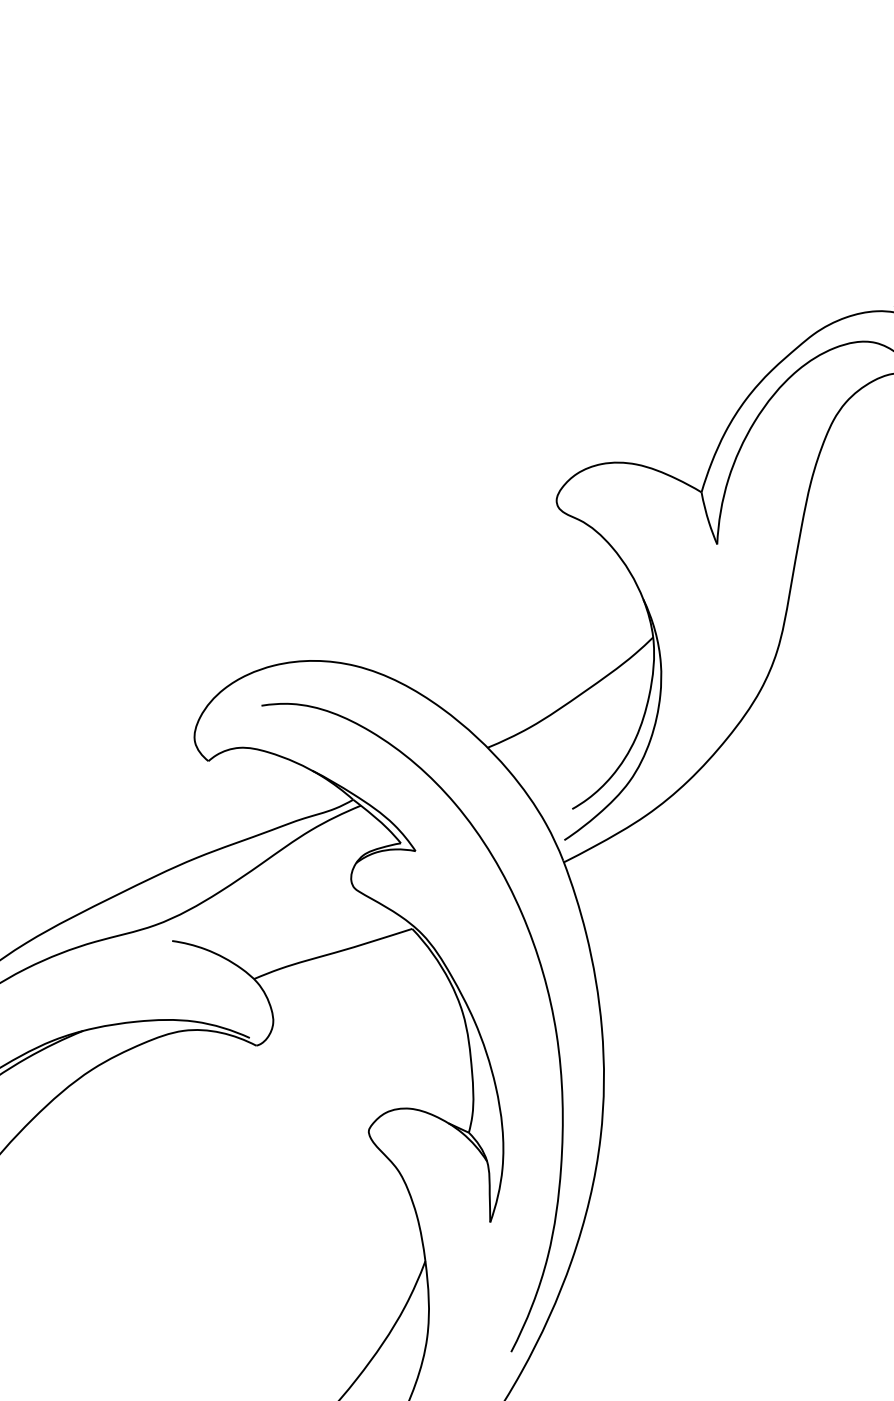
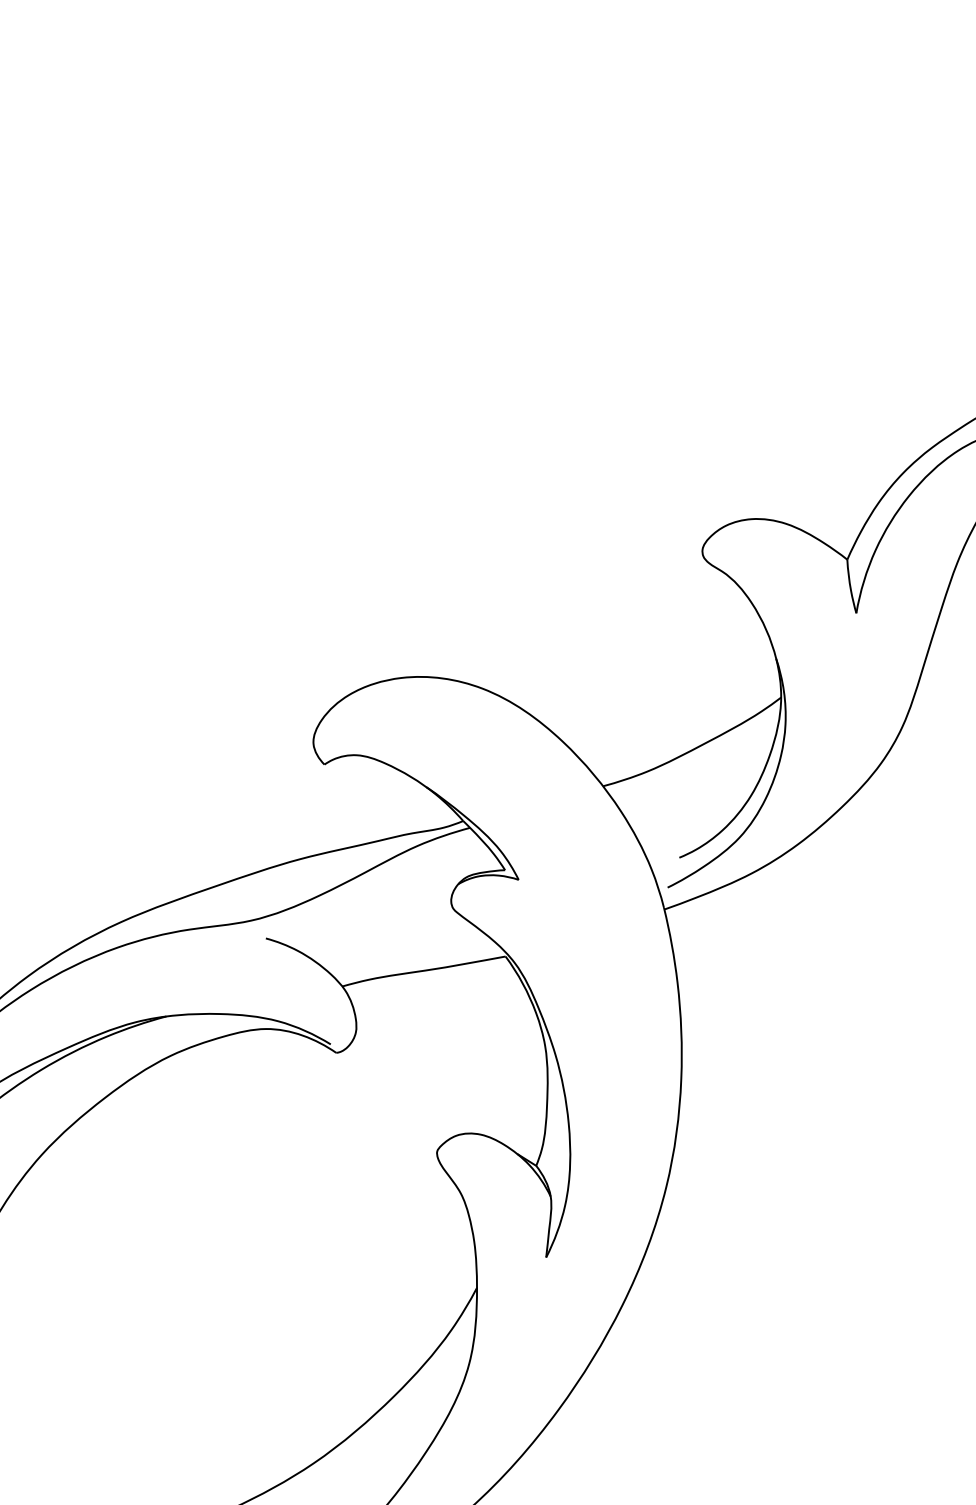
curve: (547, 994) -> (631, 1038), removed

